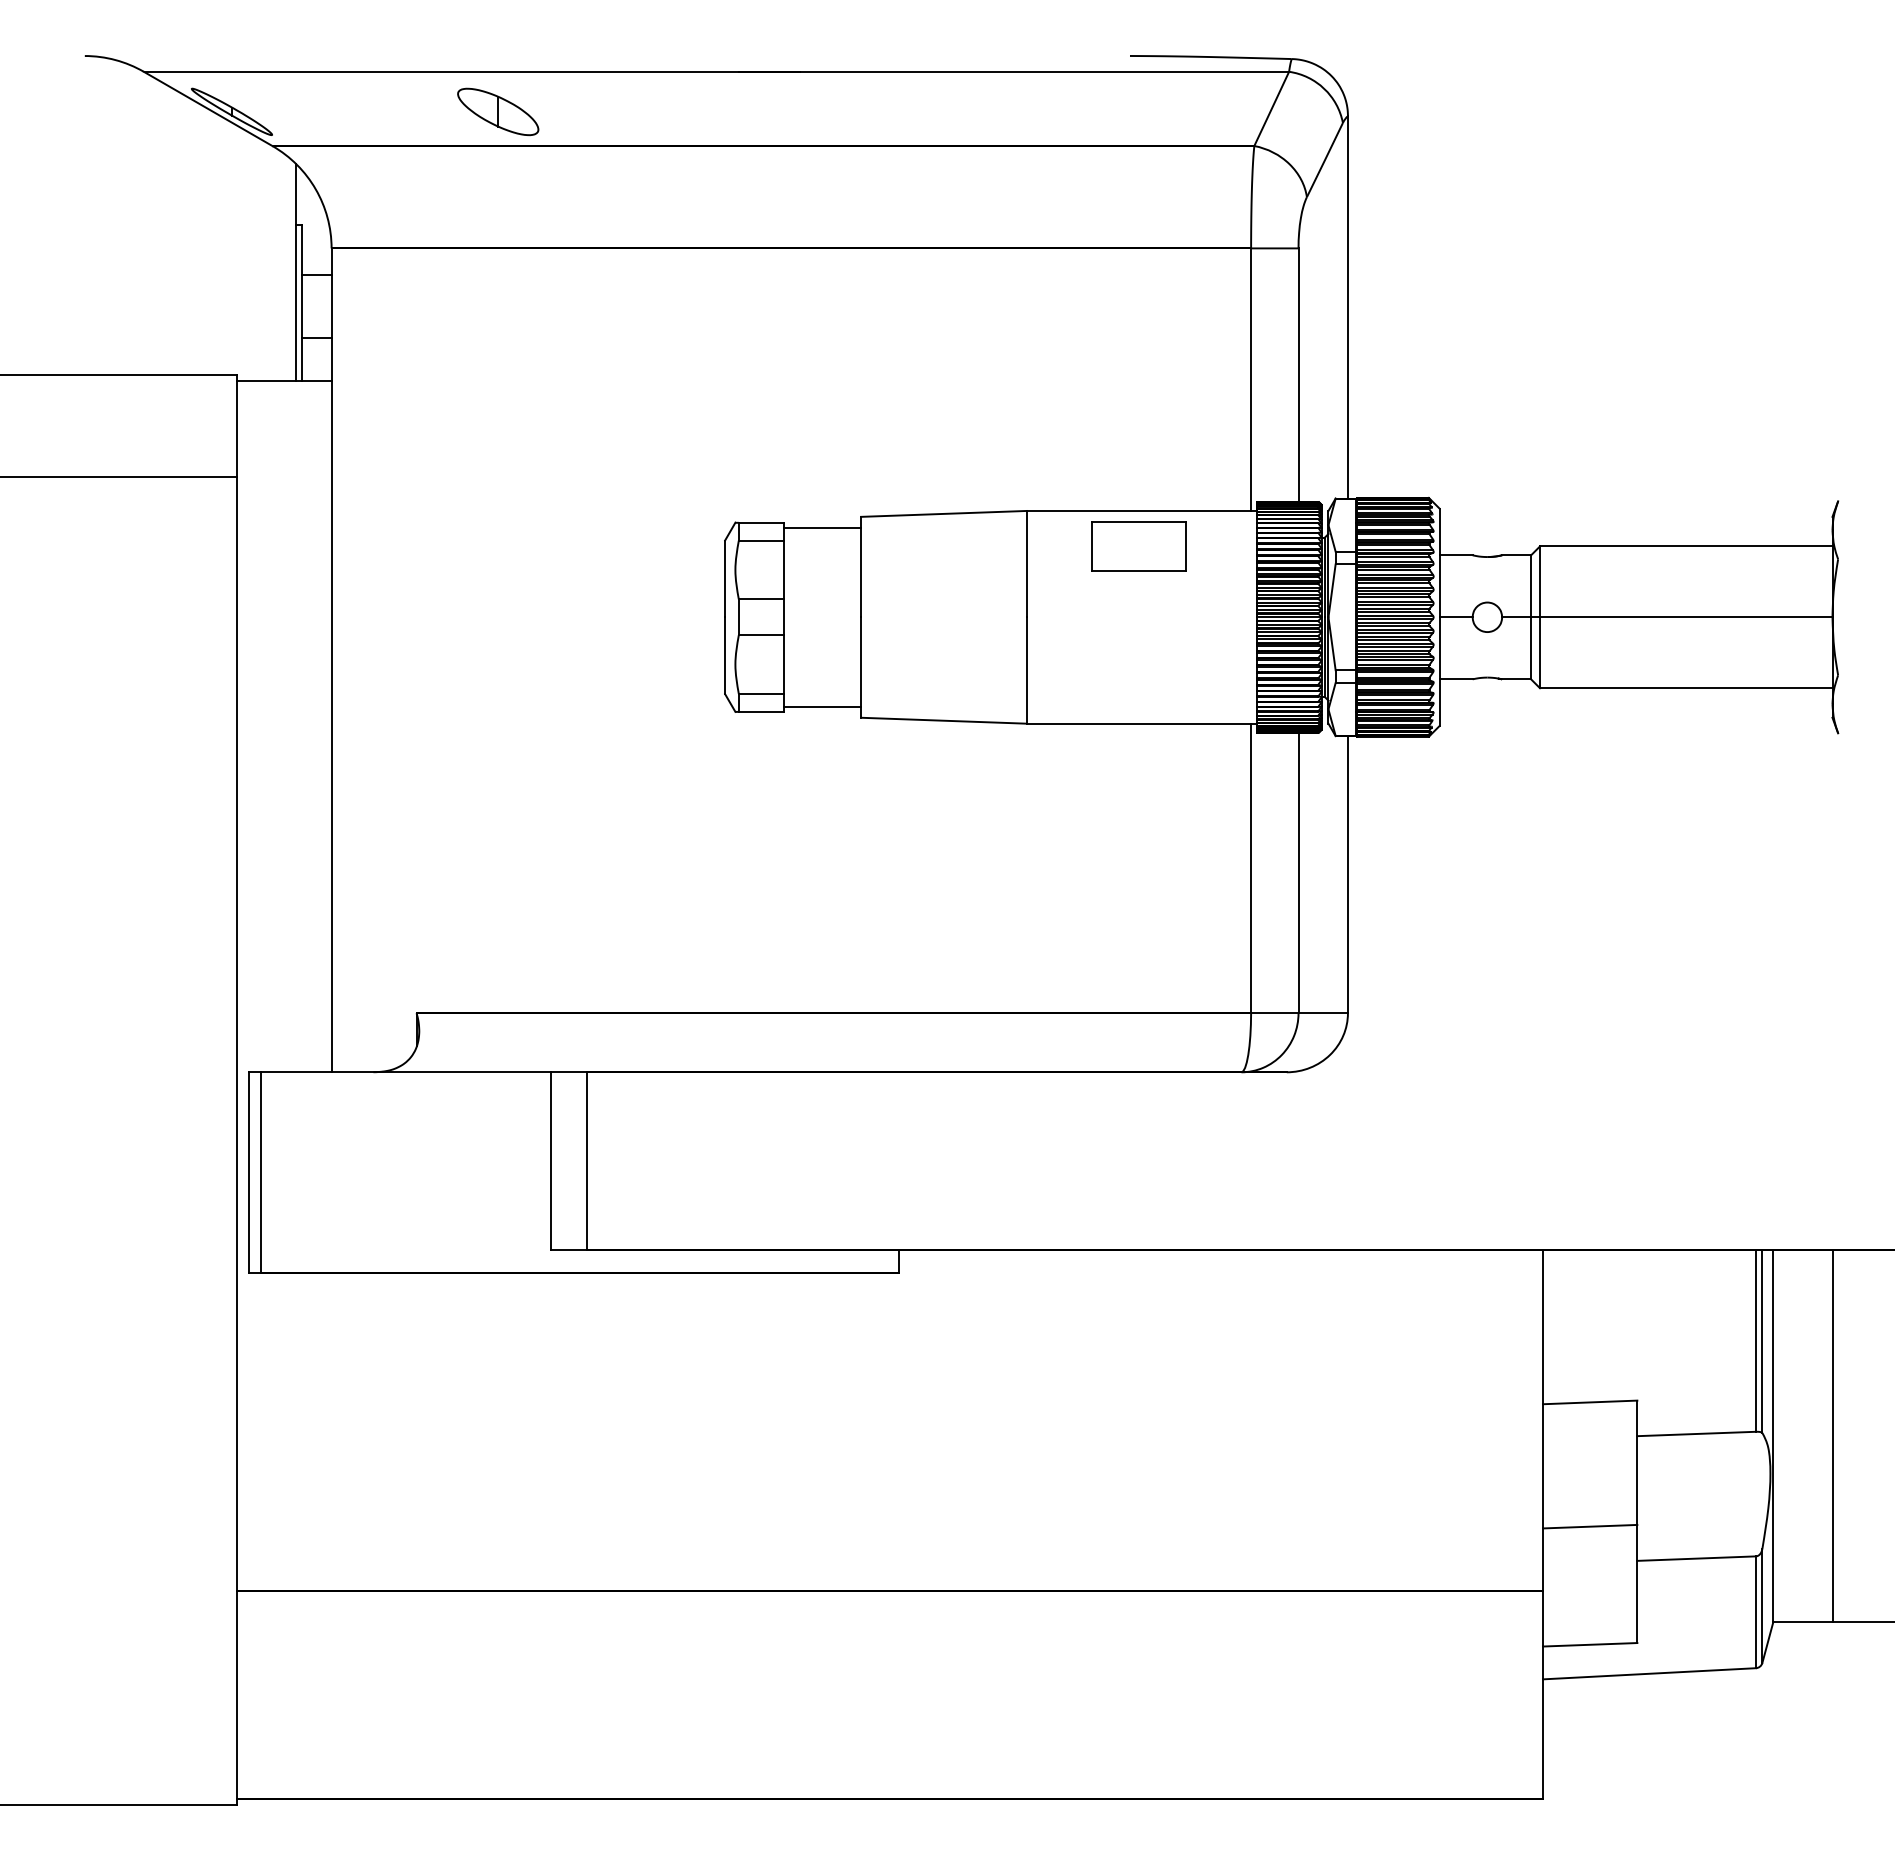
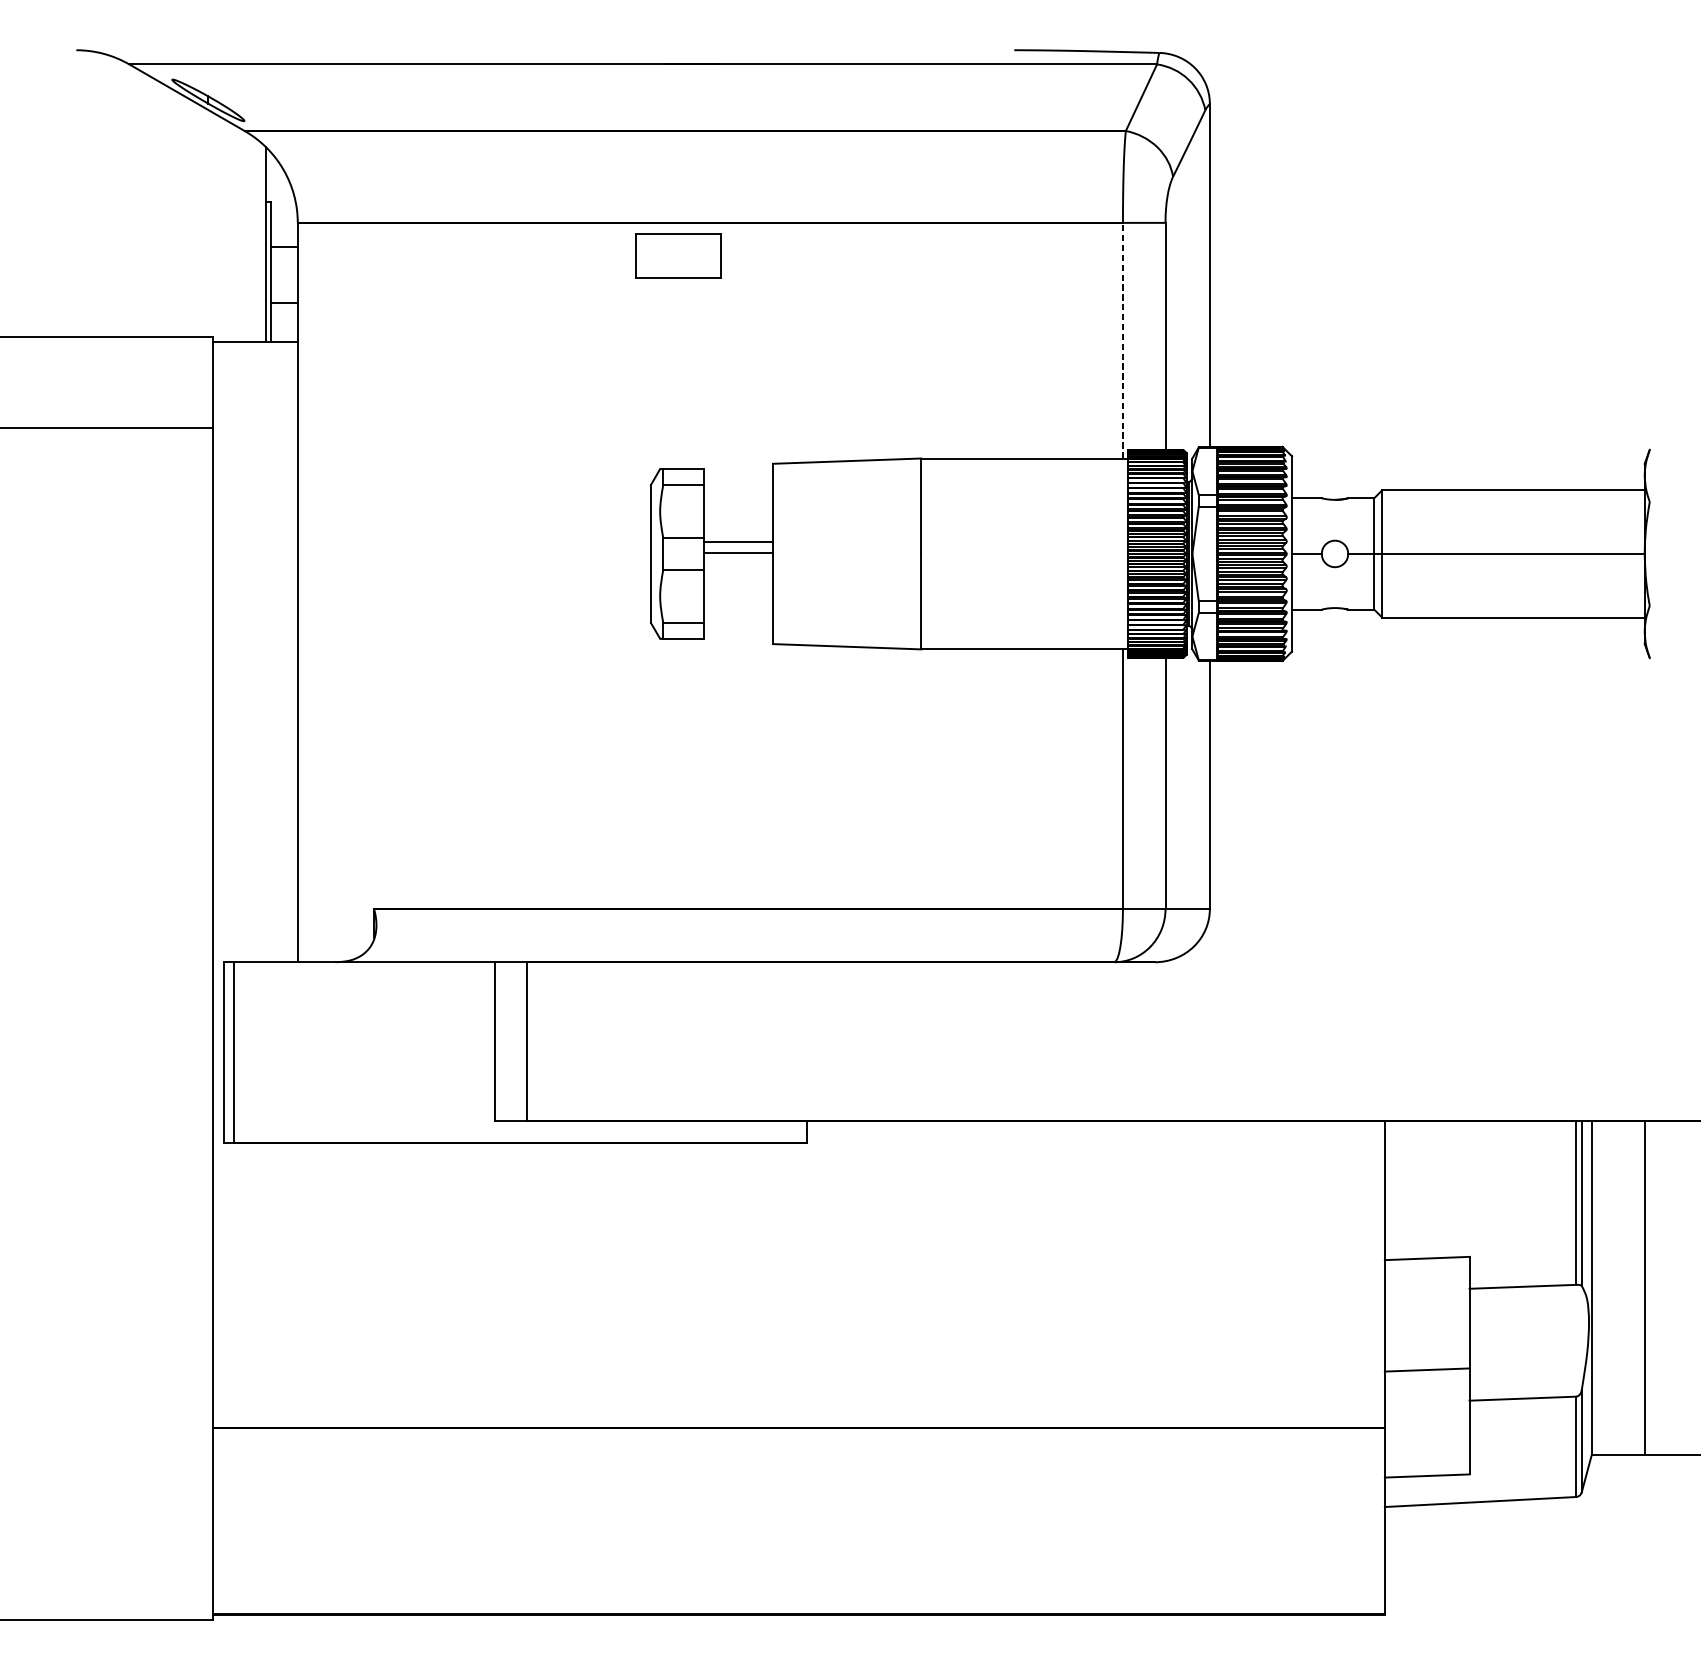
part: (498, 111) -> (447, 100), removed
line: (1251, 379) -> (1123, 340), solid -> dashed
line: (822, 527) -> (738, 541), moved
part: (1138, 546) -> (678, 256), moved
line: (822, 707) -> (738, 553), moved

